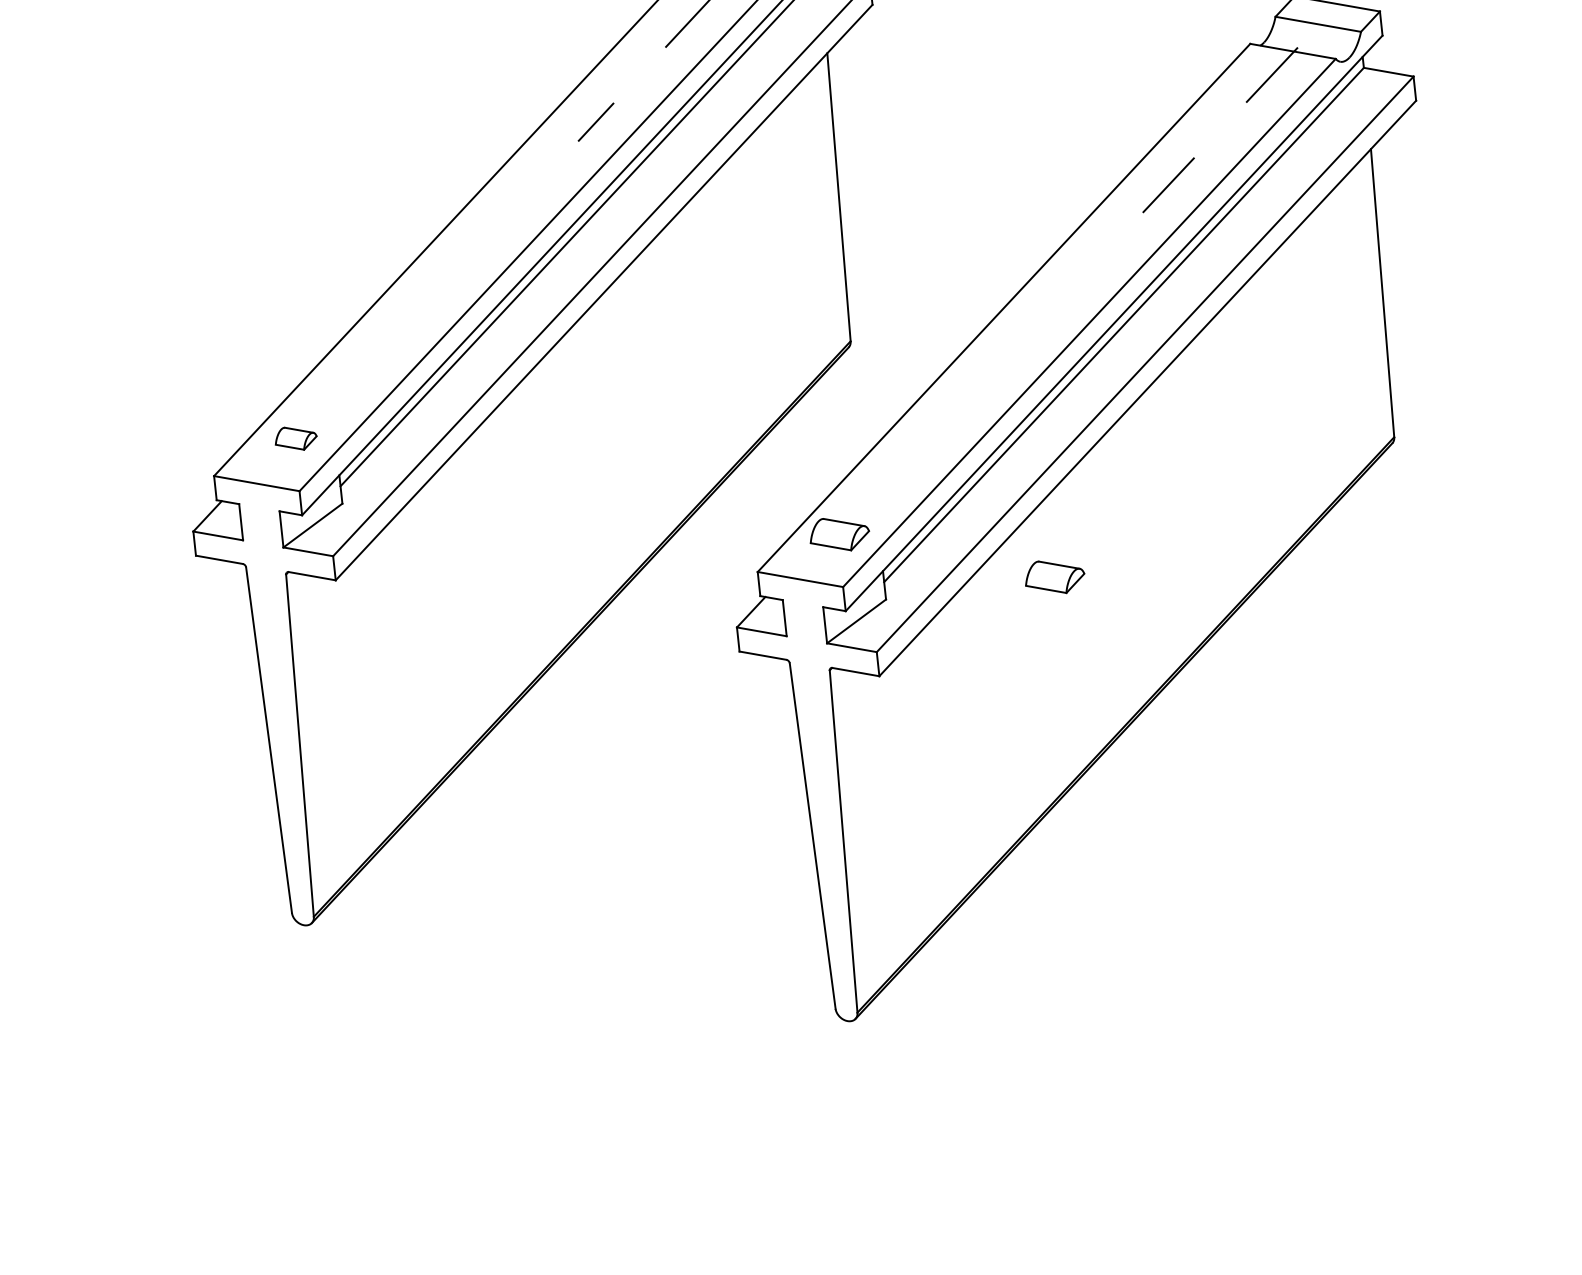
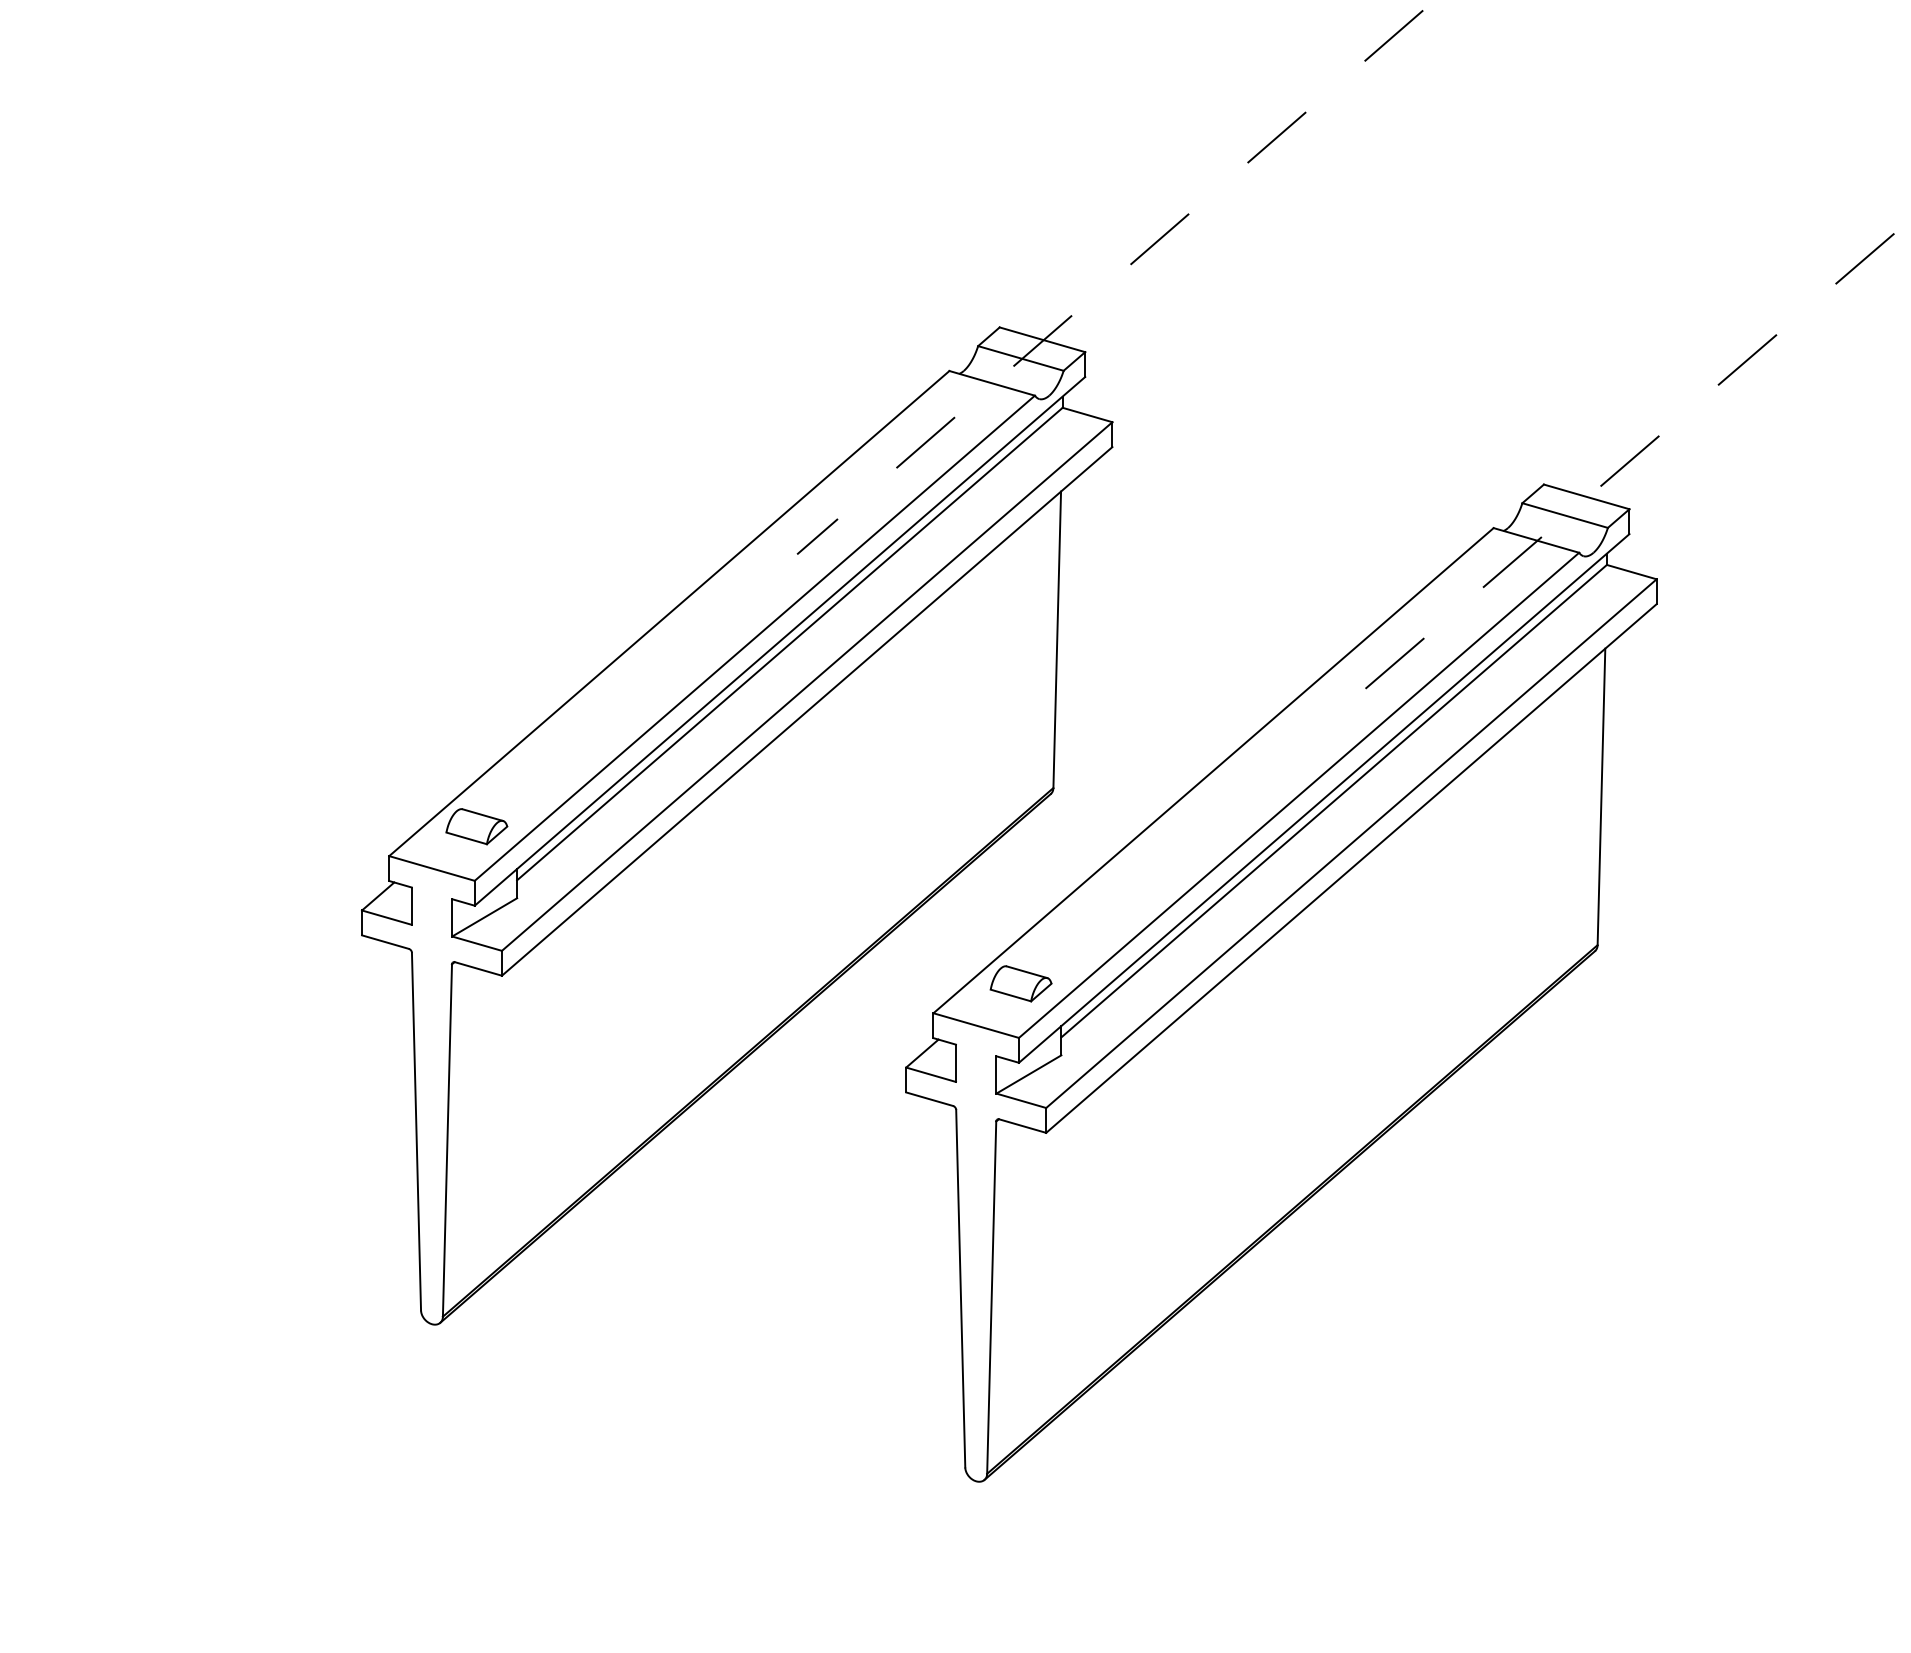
part: (295, 438) -> (476, 826), size x1.43
part: (1054, 576) -> (1235, 1050), removed

